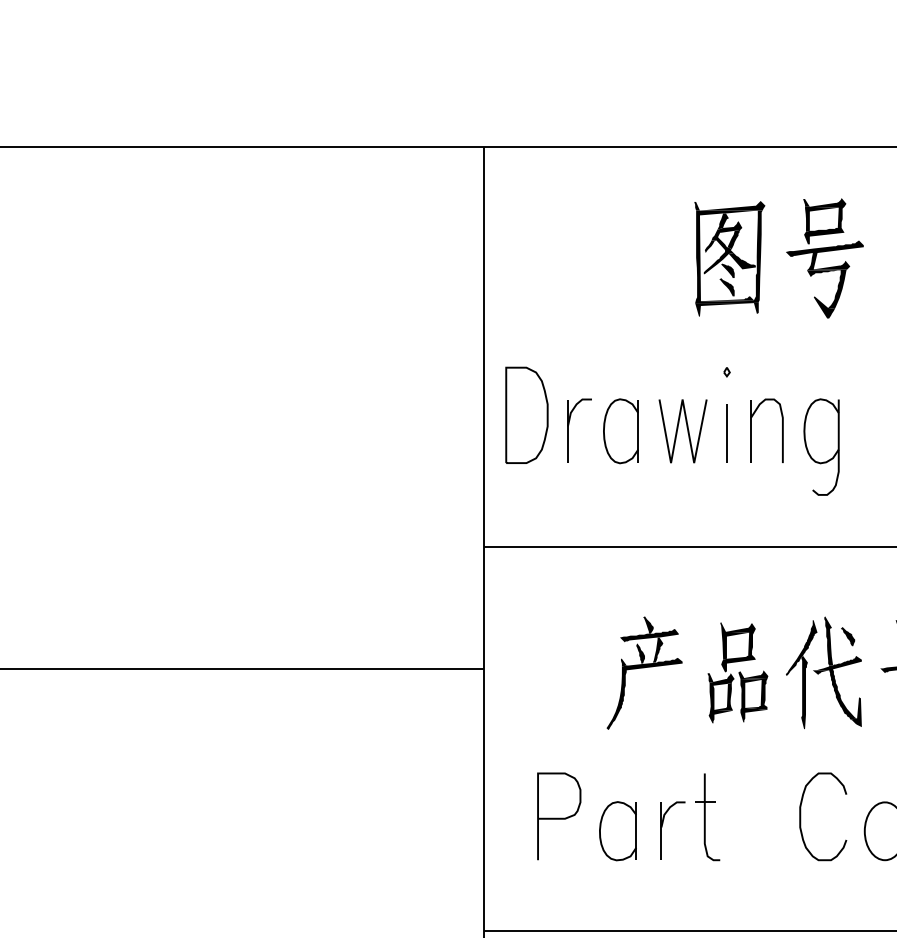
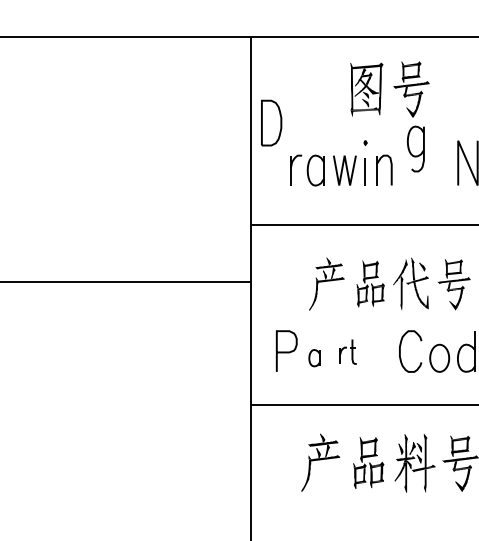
part: (526, 414) -> (271, 122), moved
part: (820, 446) -> (415, 148), moved
part: (690, 816) -> (348, 351), size x0.6
part: (618, 829) -> (314, 357), size x0.6

